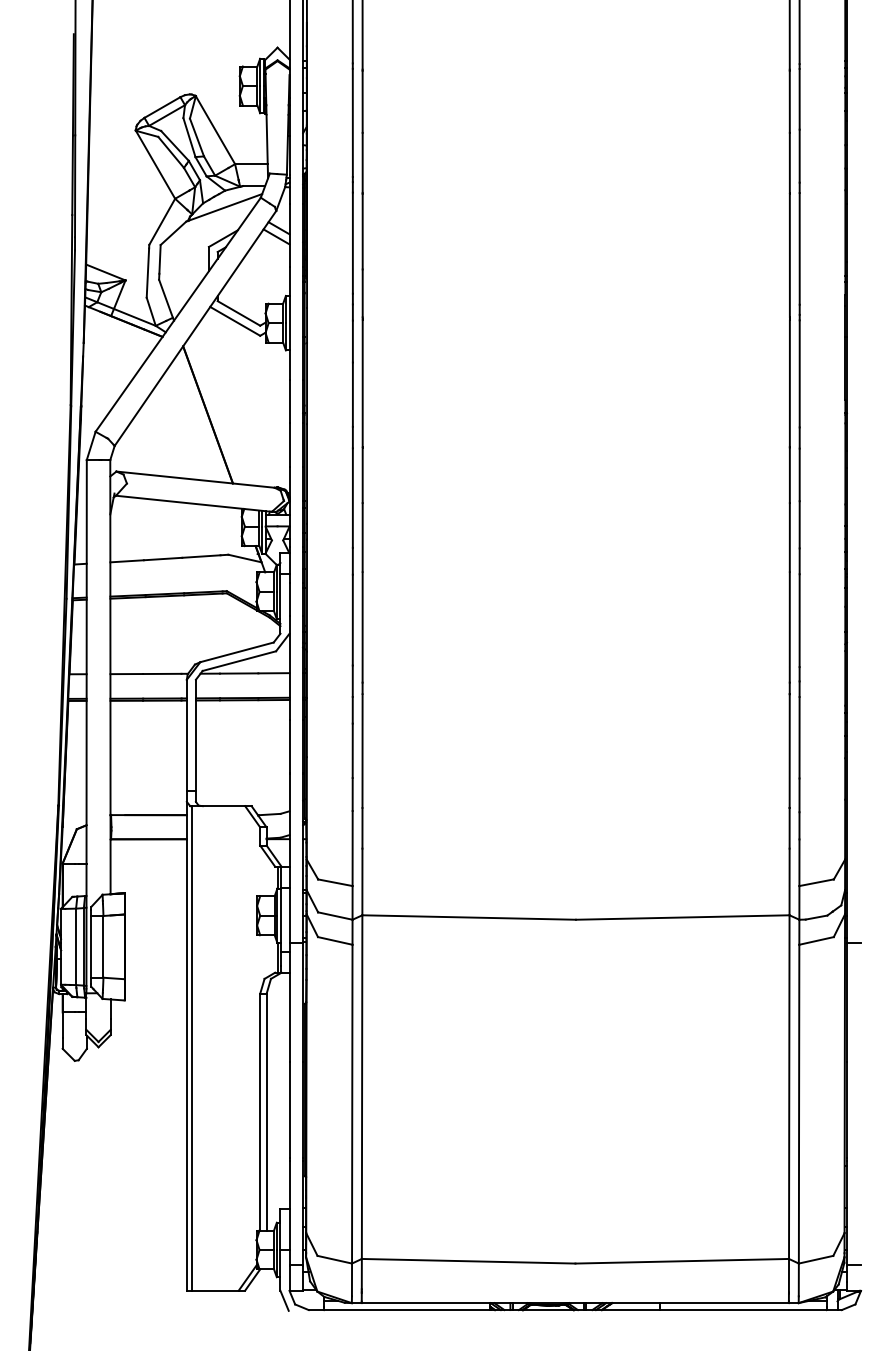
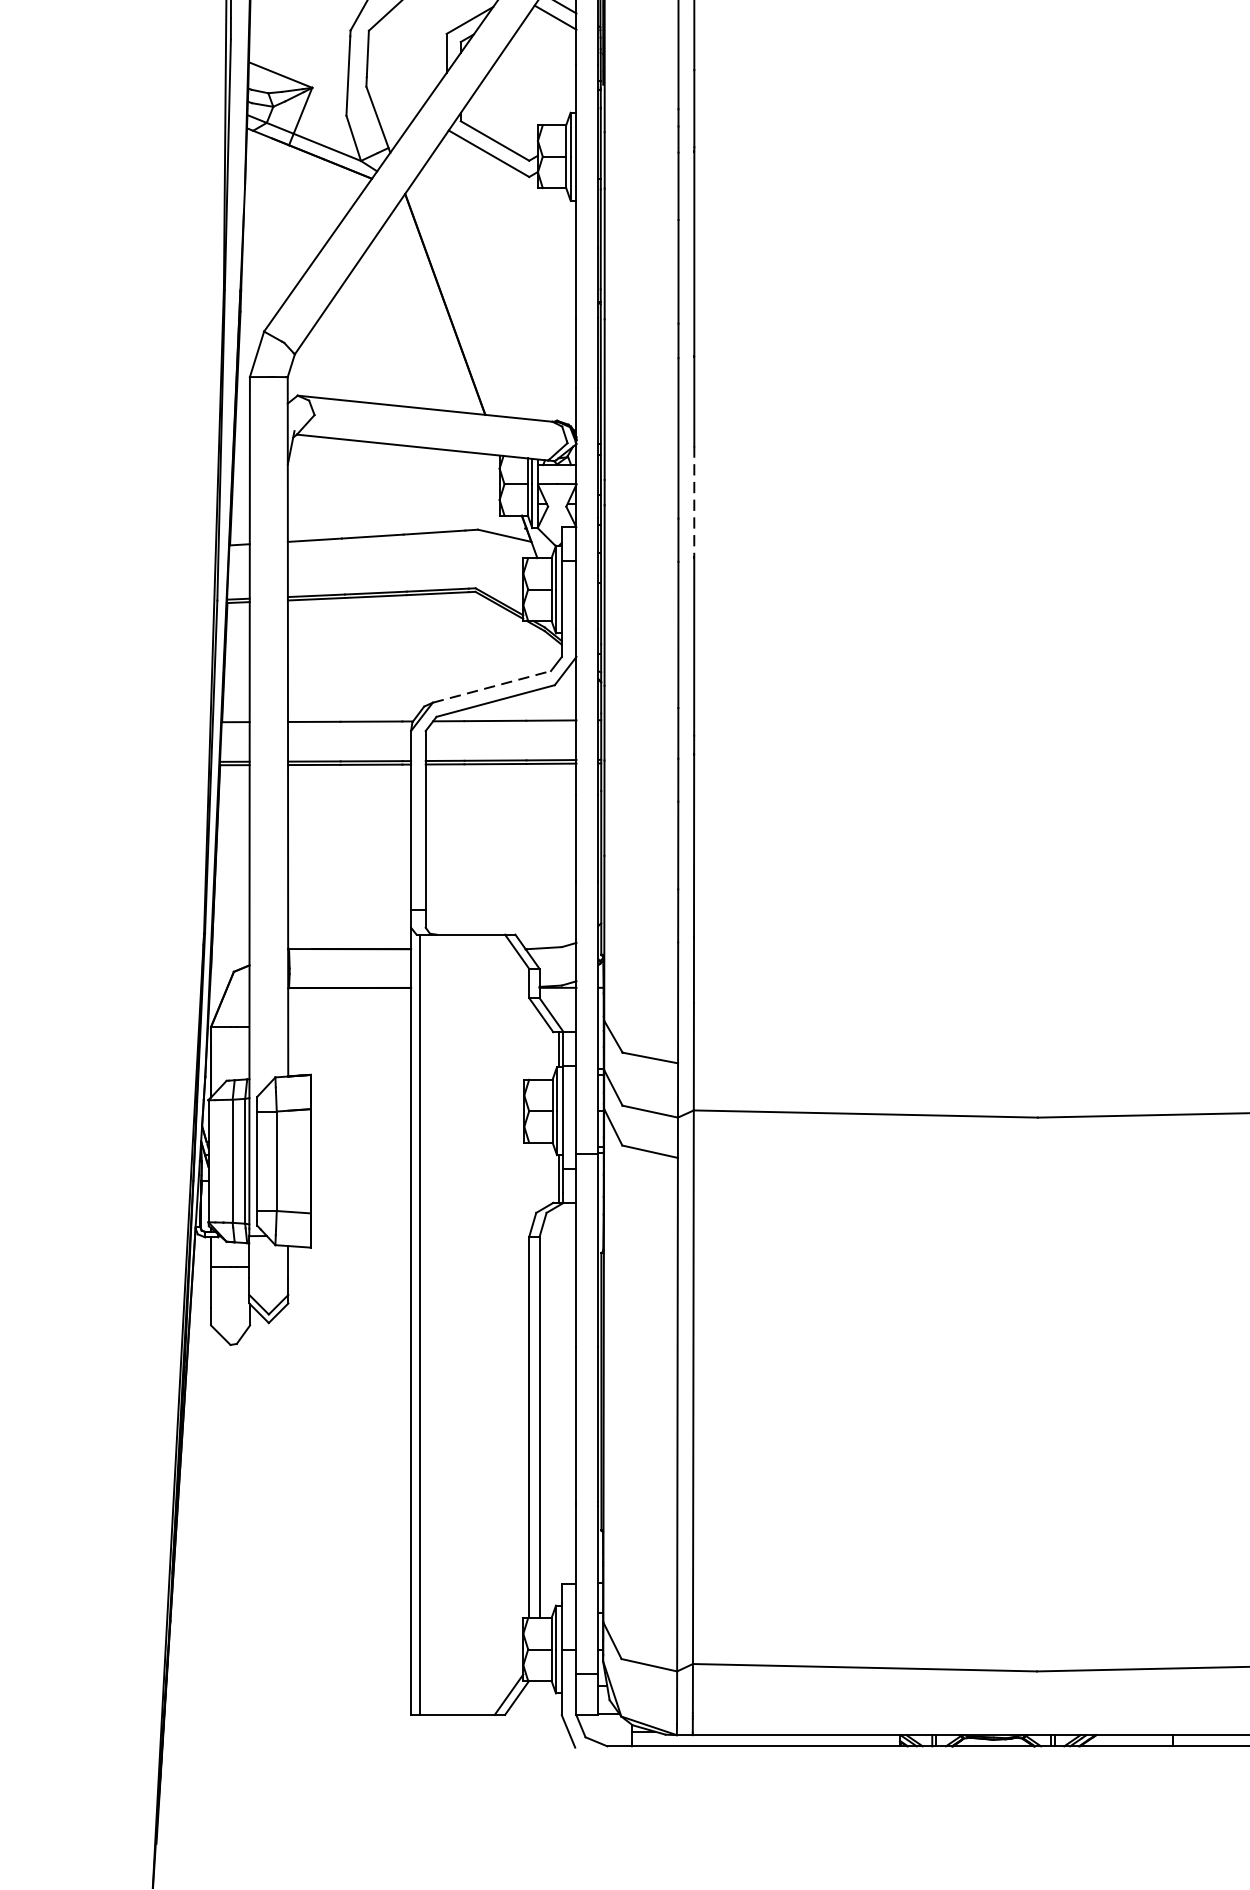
line: (362, 537) -> (694, 501), solid -> dashed
line: (237, 652) -> (492, 687), solid -> dashed

